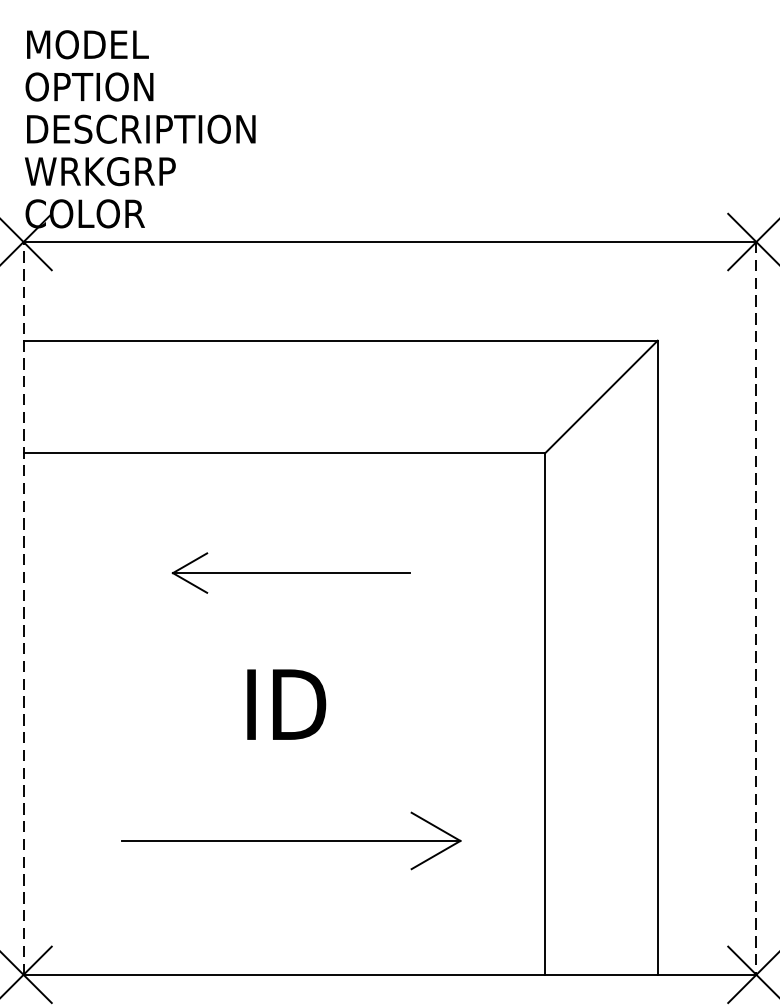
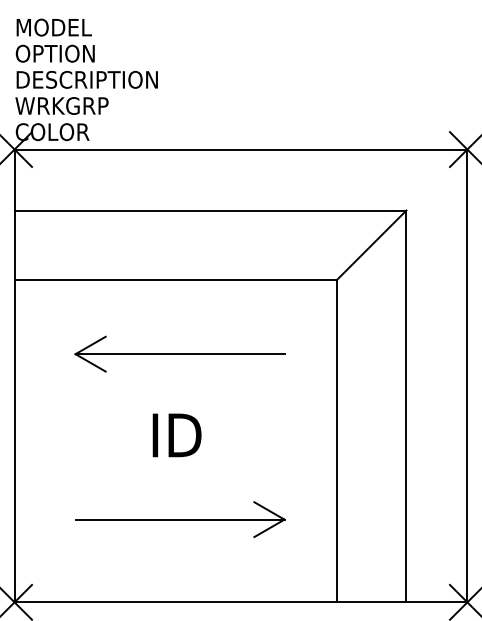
part: (290, 572) -> (179, 353), size x1.43
line: (23, 607) -> (14, 375), dashed -> solid
line: (756, 609) -> (467, 376), dashed -> solid

